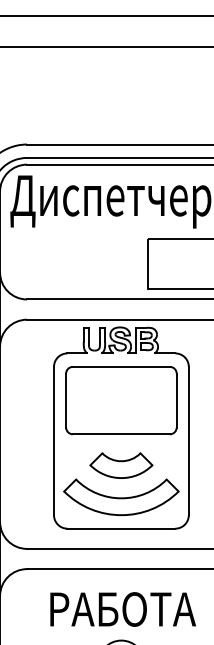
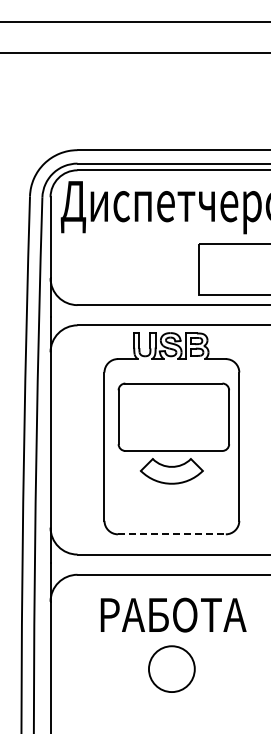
part: (121, 399) -> (173, 416), moved
part: (121, 496) -> (171, 502), removed
line: (121, 528) -> (171, 534), solid -> dashed

